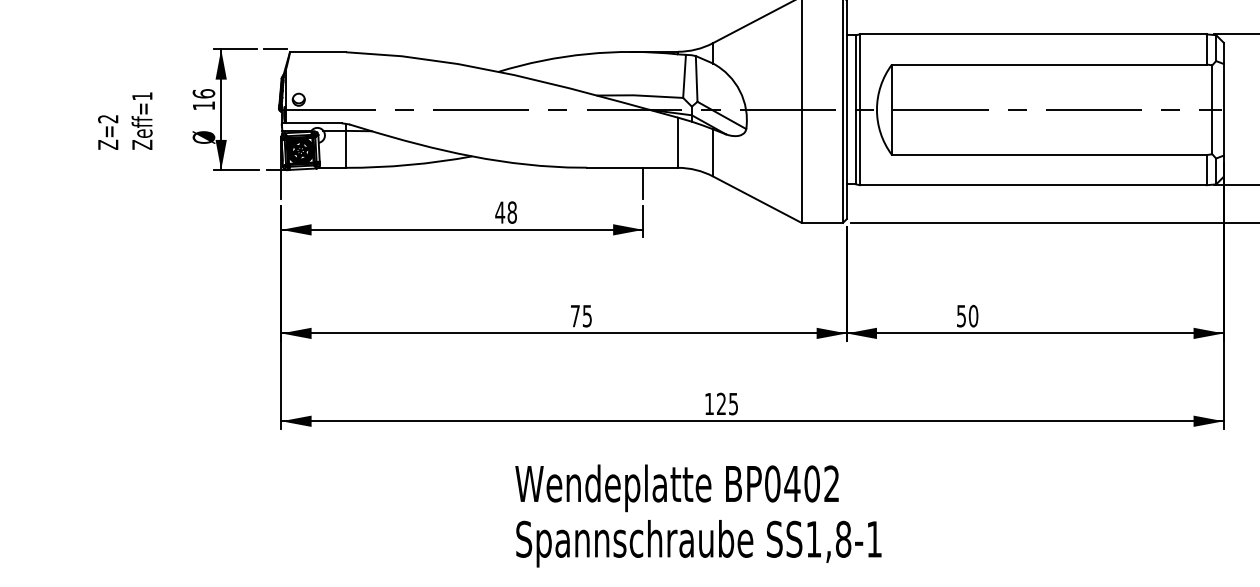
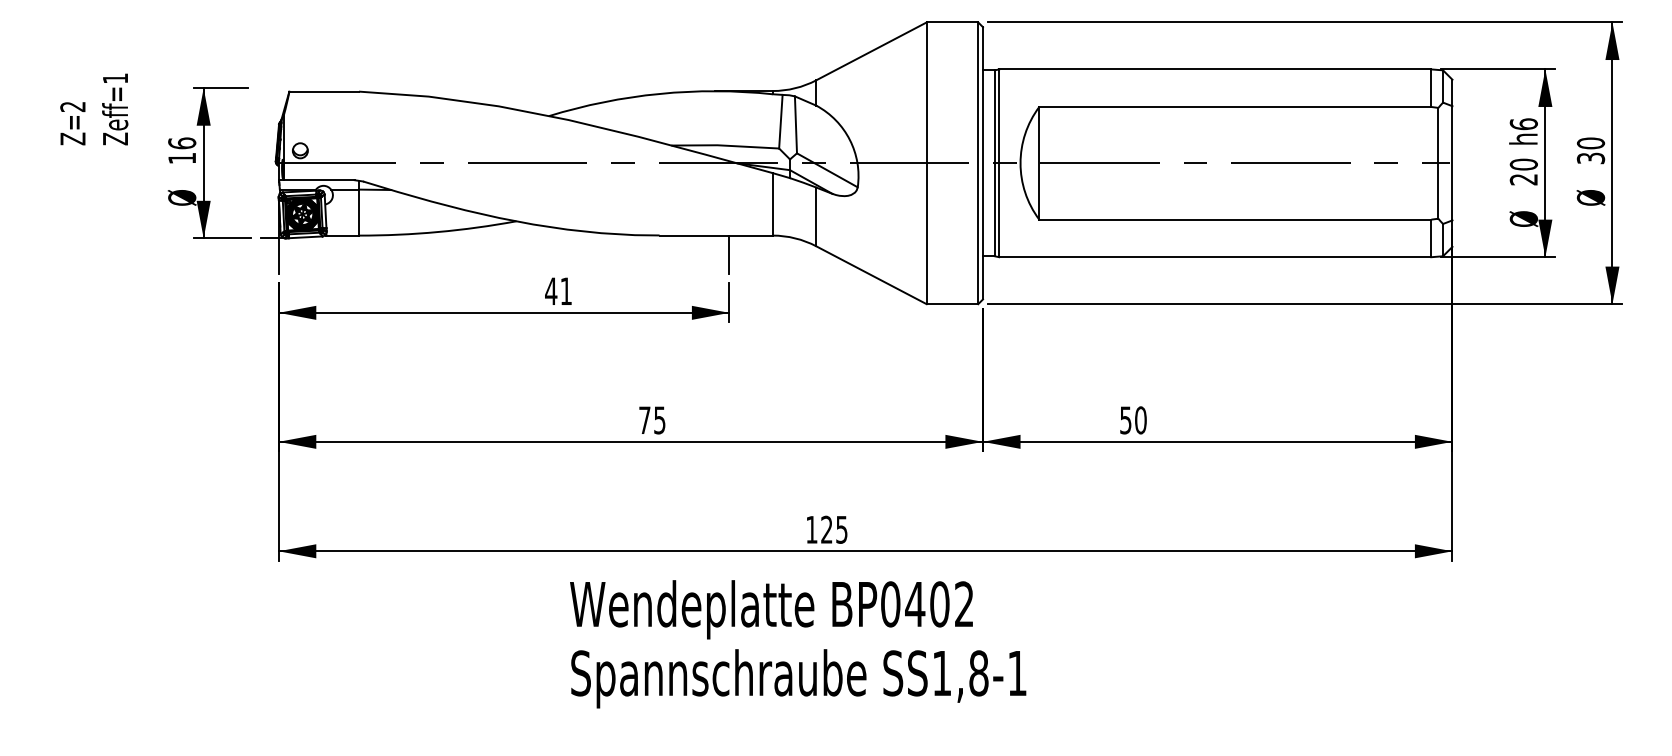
line: (275, 49) -> (271, 88), removed
text: (125, 121) -> (94, 109), moved
text: (512, 212) -> (566, 291), 48 -> 41
text: (698, 516) -> (798, 644), moved

